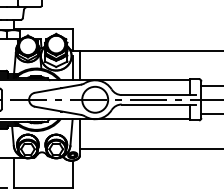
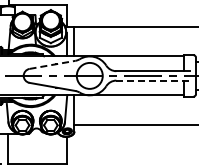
line: (58, 88) -> (53, 64), solid -> dashed
line: (158, 104) -> (153, 80), solid -> dashed

